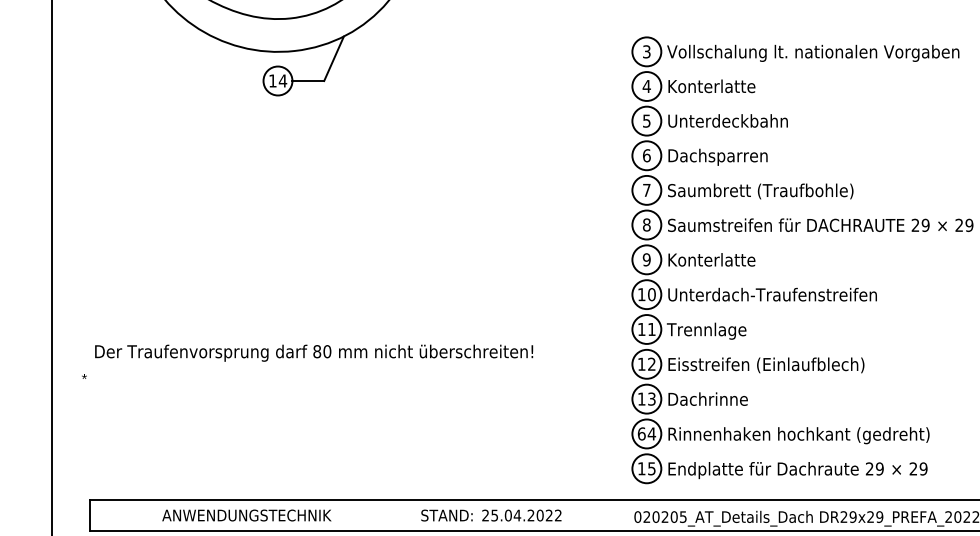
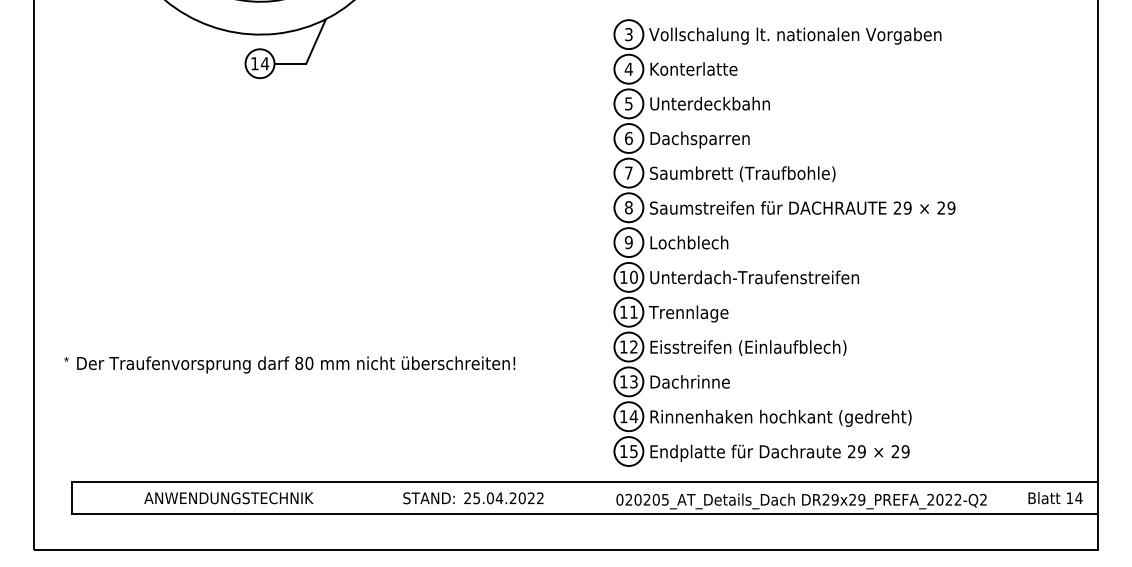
text: (712, 259) -> (694, 242), Konterlatte -> Lochblech
text: (314, 352) -> (296, 364), moved
text: (641, 433) -> (623, 416), 64 -> 14

